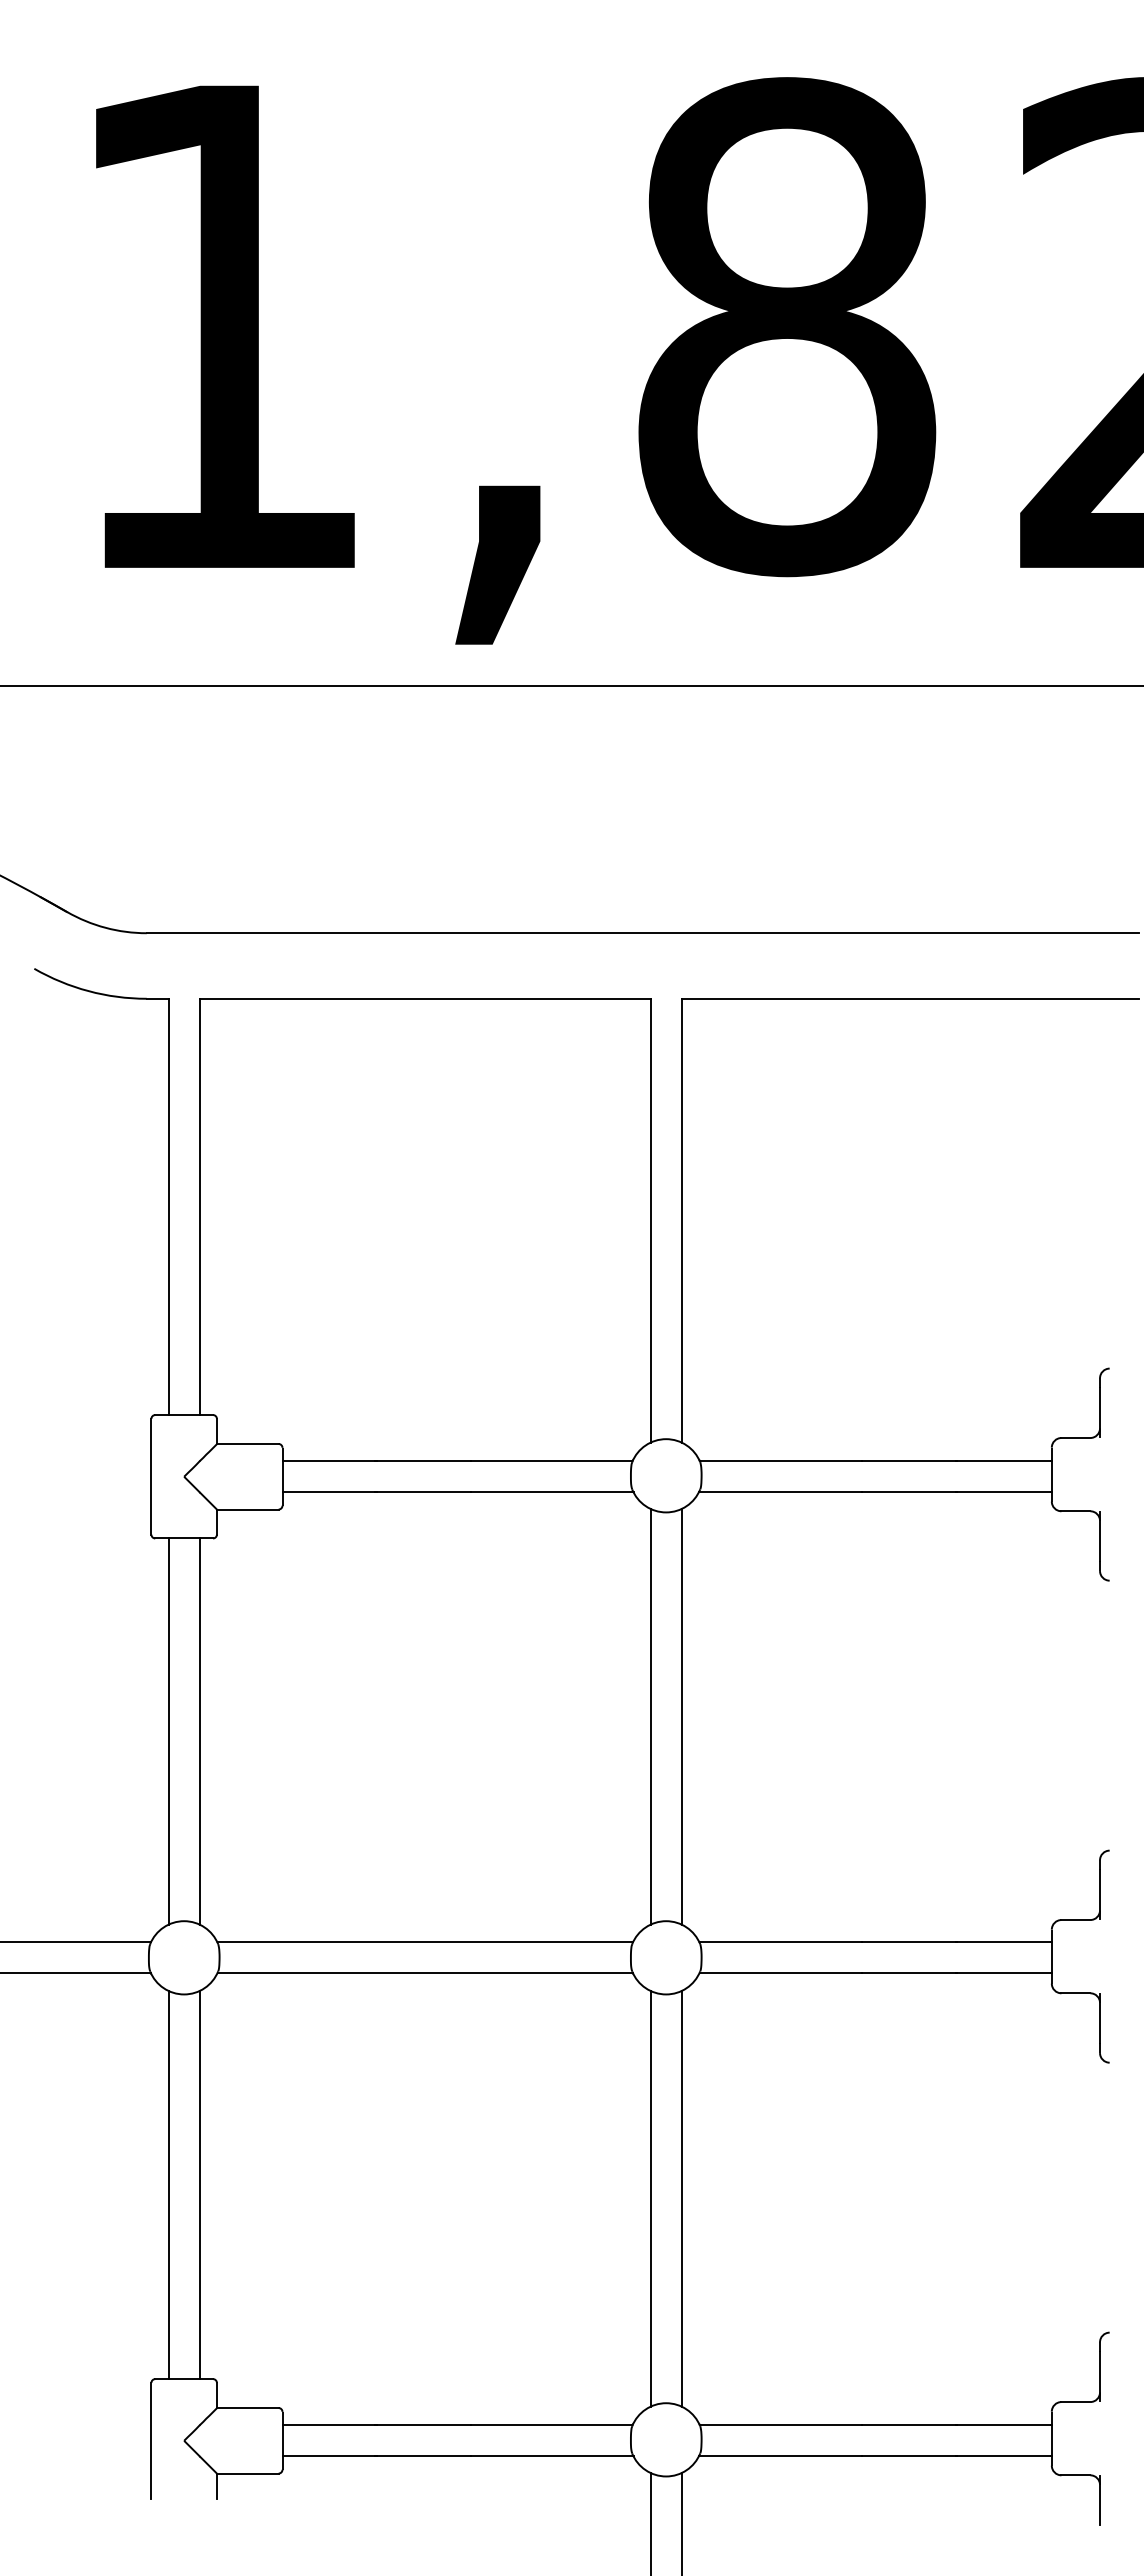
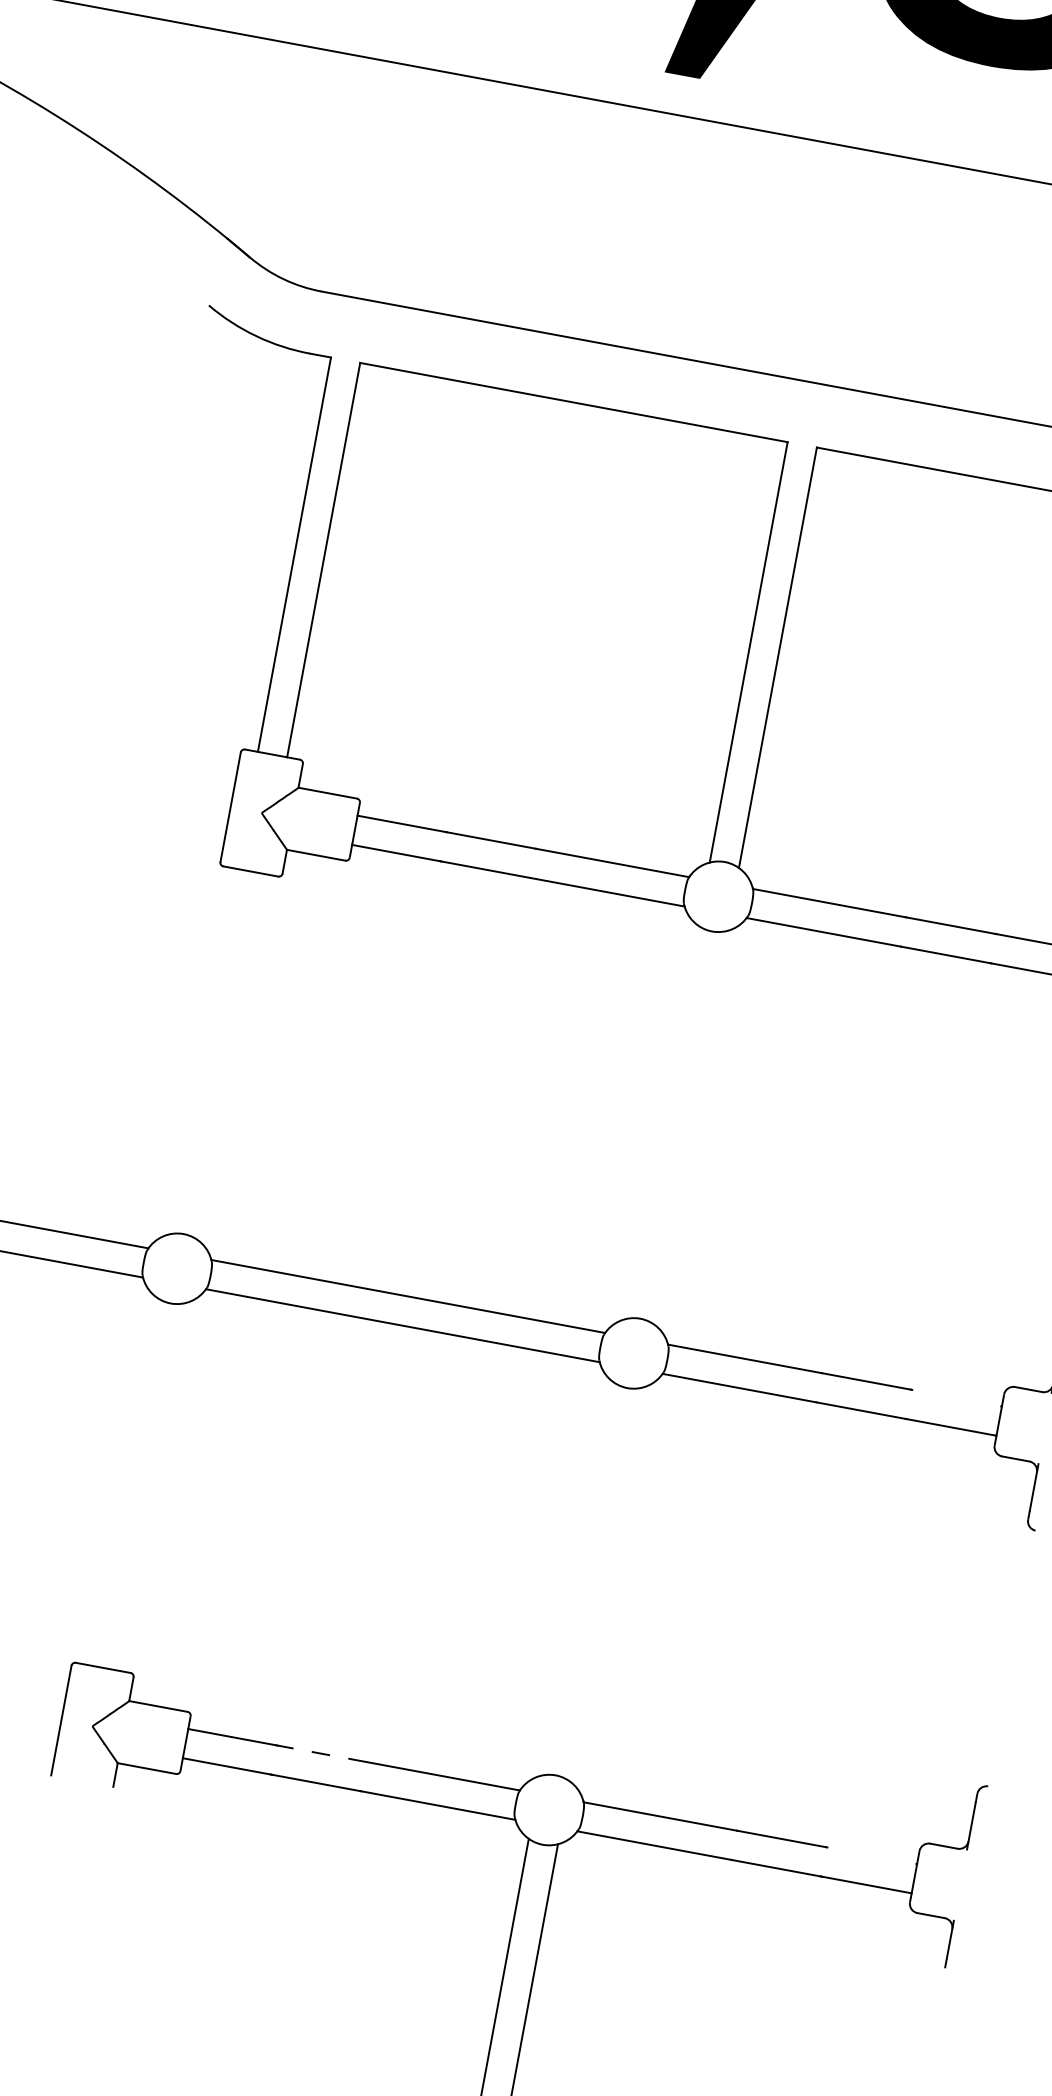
line: (650, 1716) -> (661, 1122), removed
line: (681, 1716) -> (690, 1127), removed
line: (168, 1731) -> (202, 1051), removed
line: (199, 1731) -> (231, 1057), removed
line: (1004, 1942) -> (957, 1398), removed
line: (168, 2184) -> (122, 1480), removed
line: (199, 2184) -> (151, 1486), removed
line: (650, 2198) -> (576, 1578), removed
line: (681, 2198) -> (606, 1584), removed
line: (423, 2425) -> (321, 1753), solid -> dashed
line: (1004, 2425) -> (872, 1855), removed

